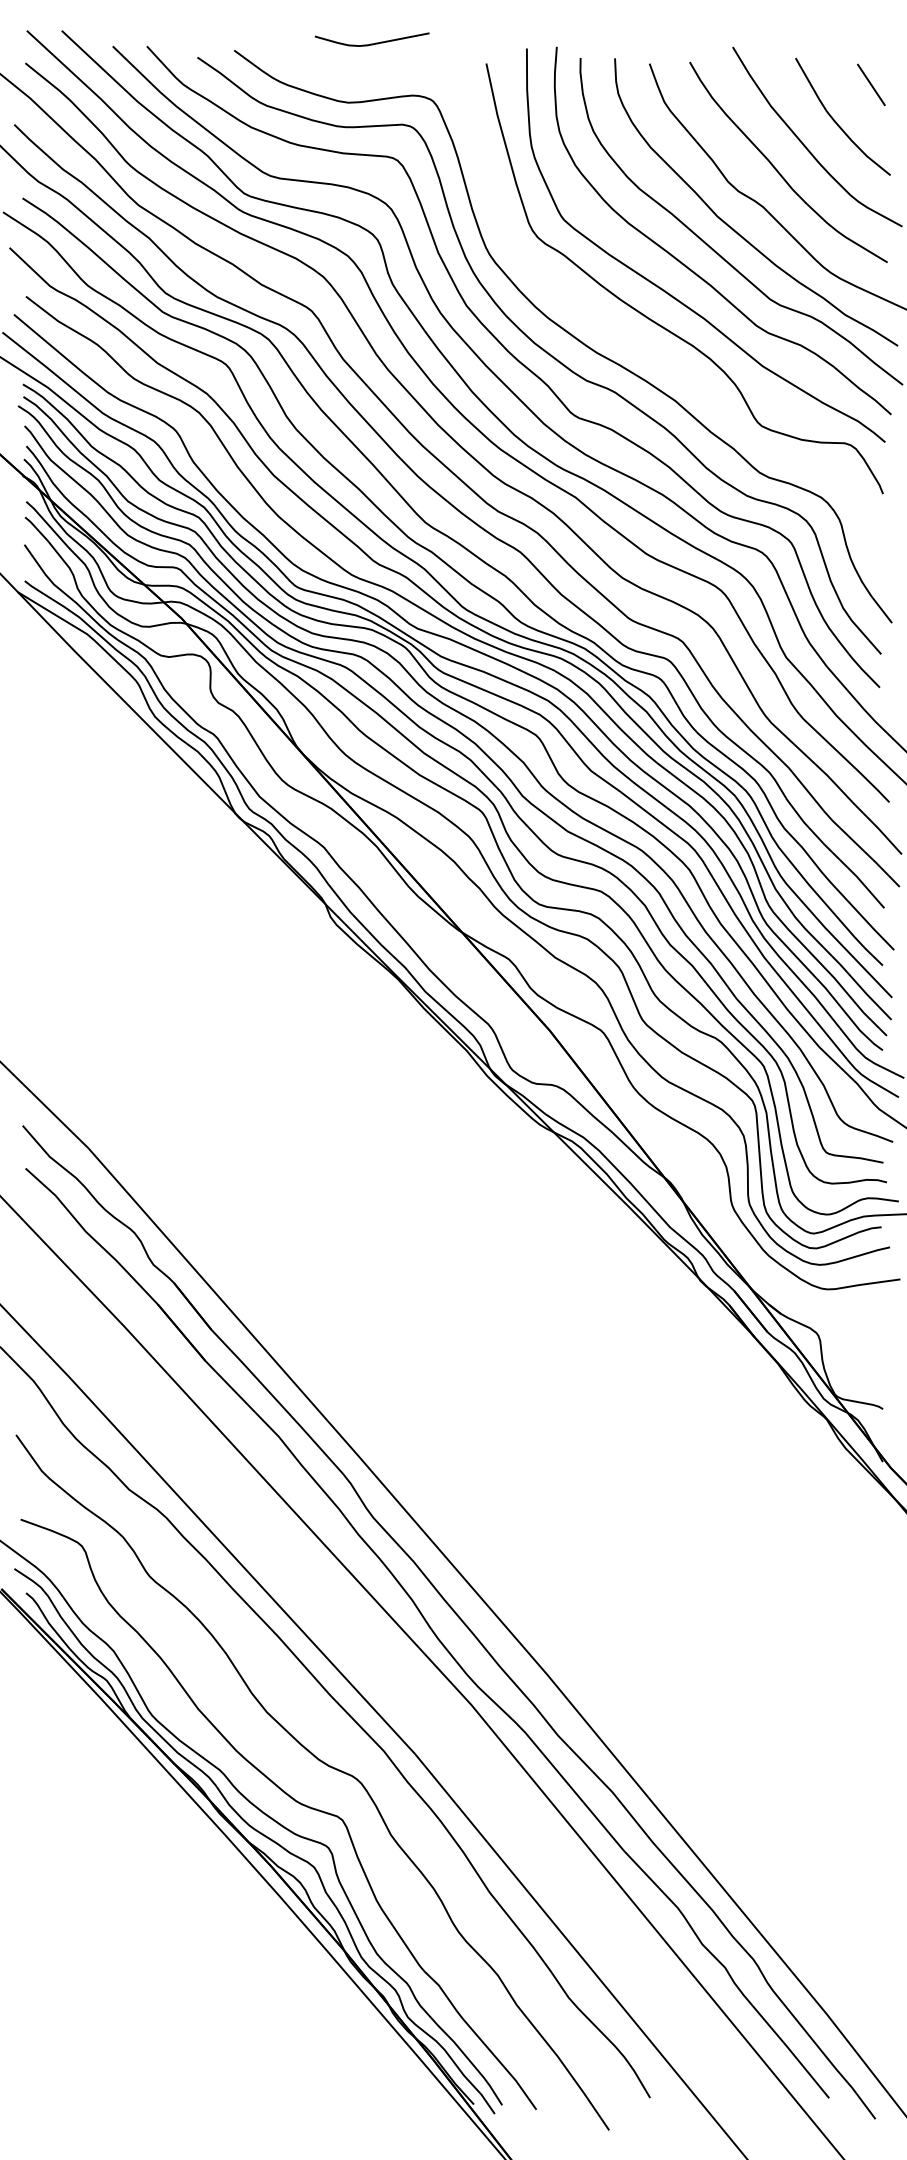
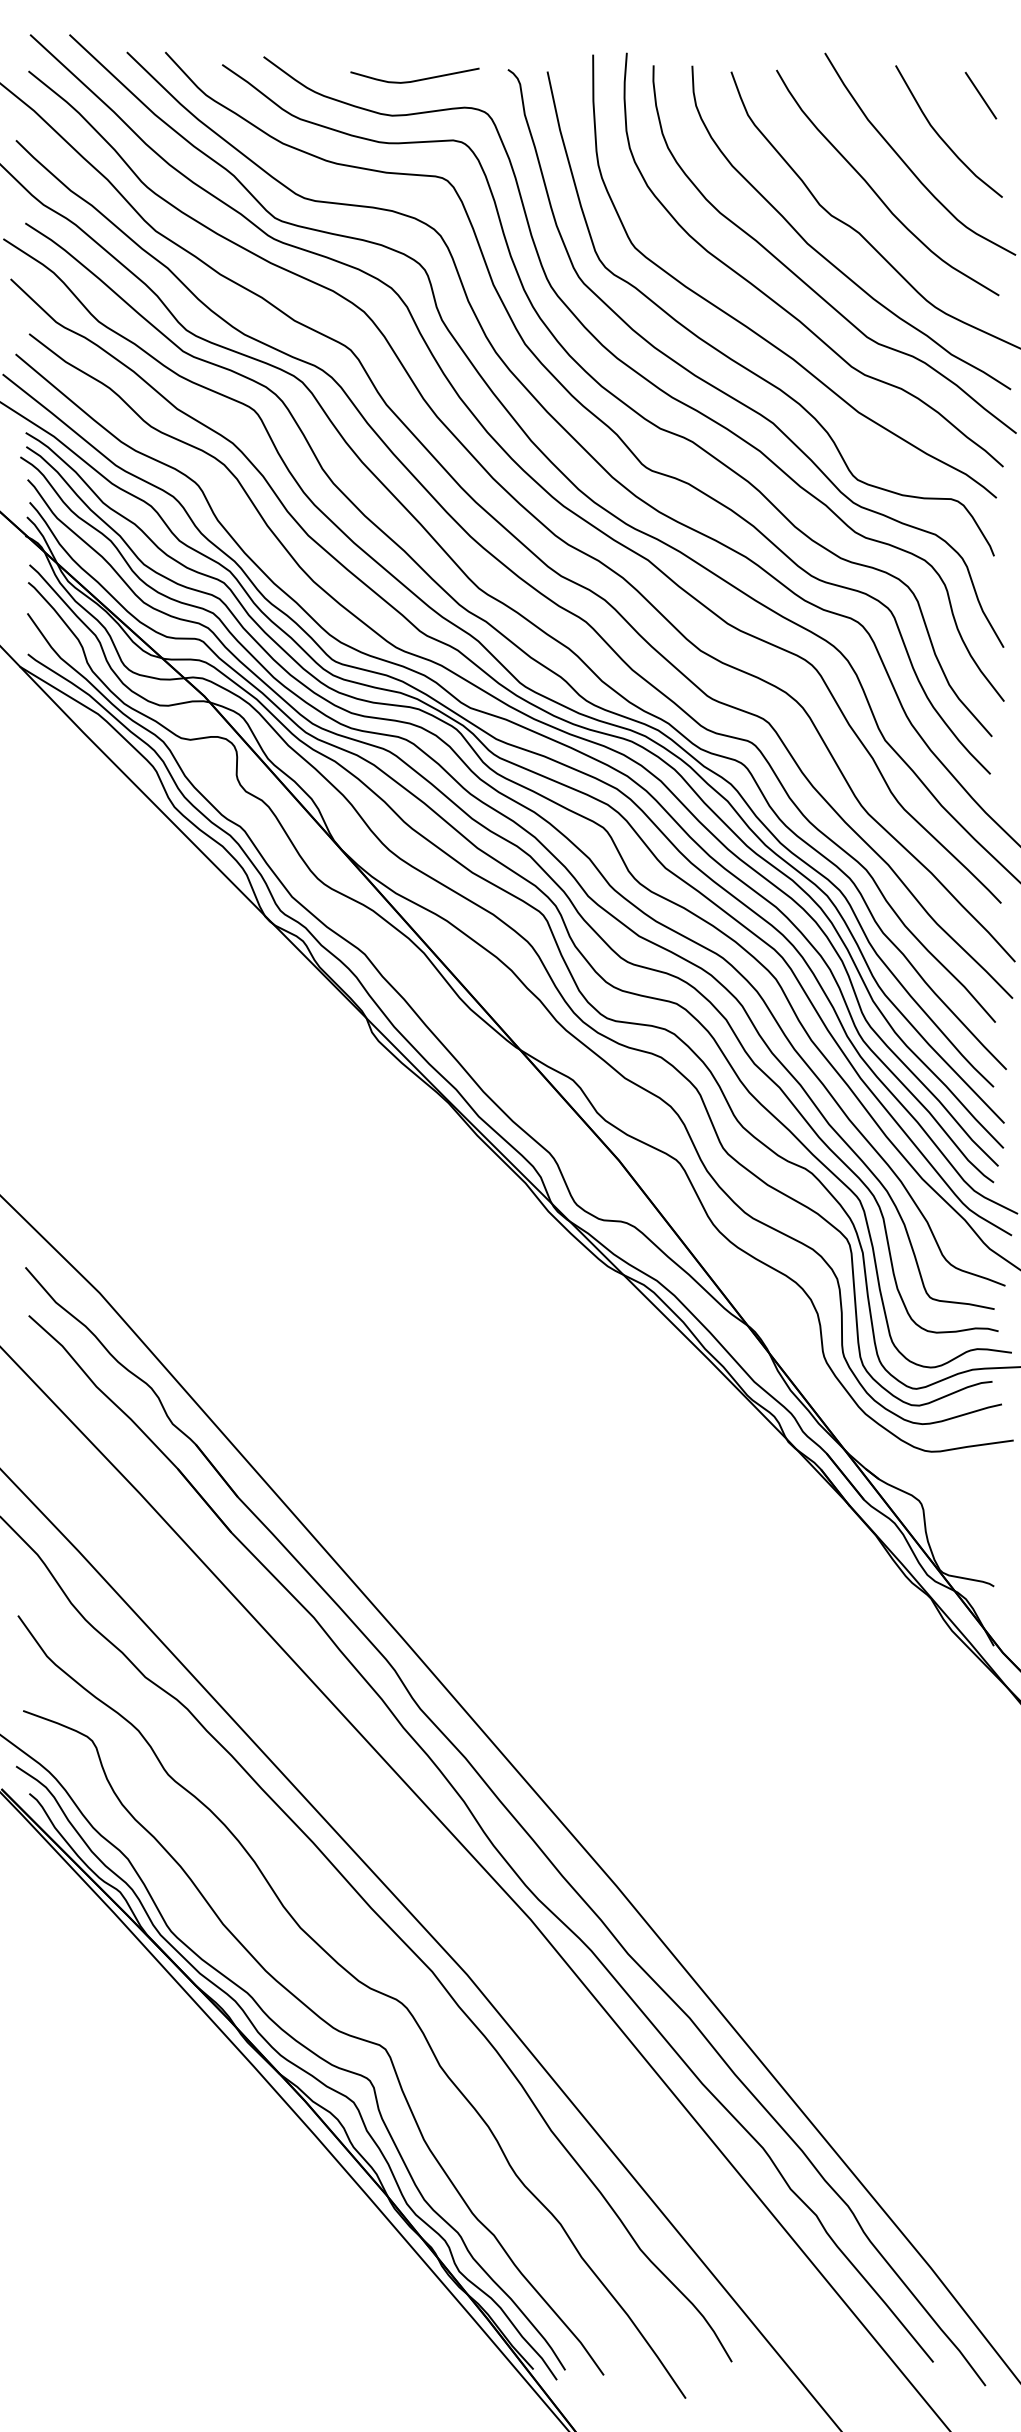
curve: (373, 43) -> (416, 79), moved
curve: (650, 352) -> (732, 396), added

